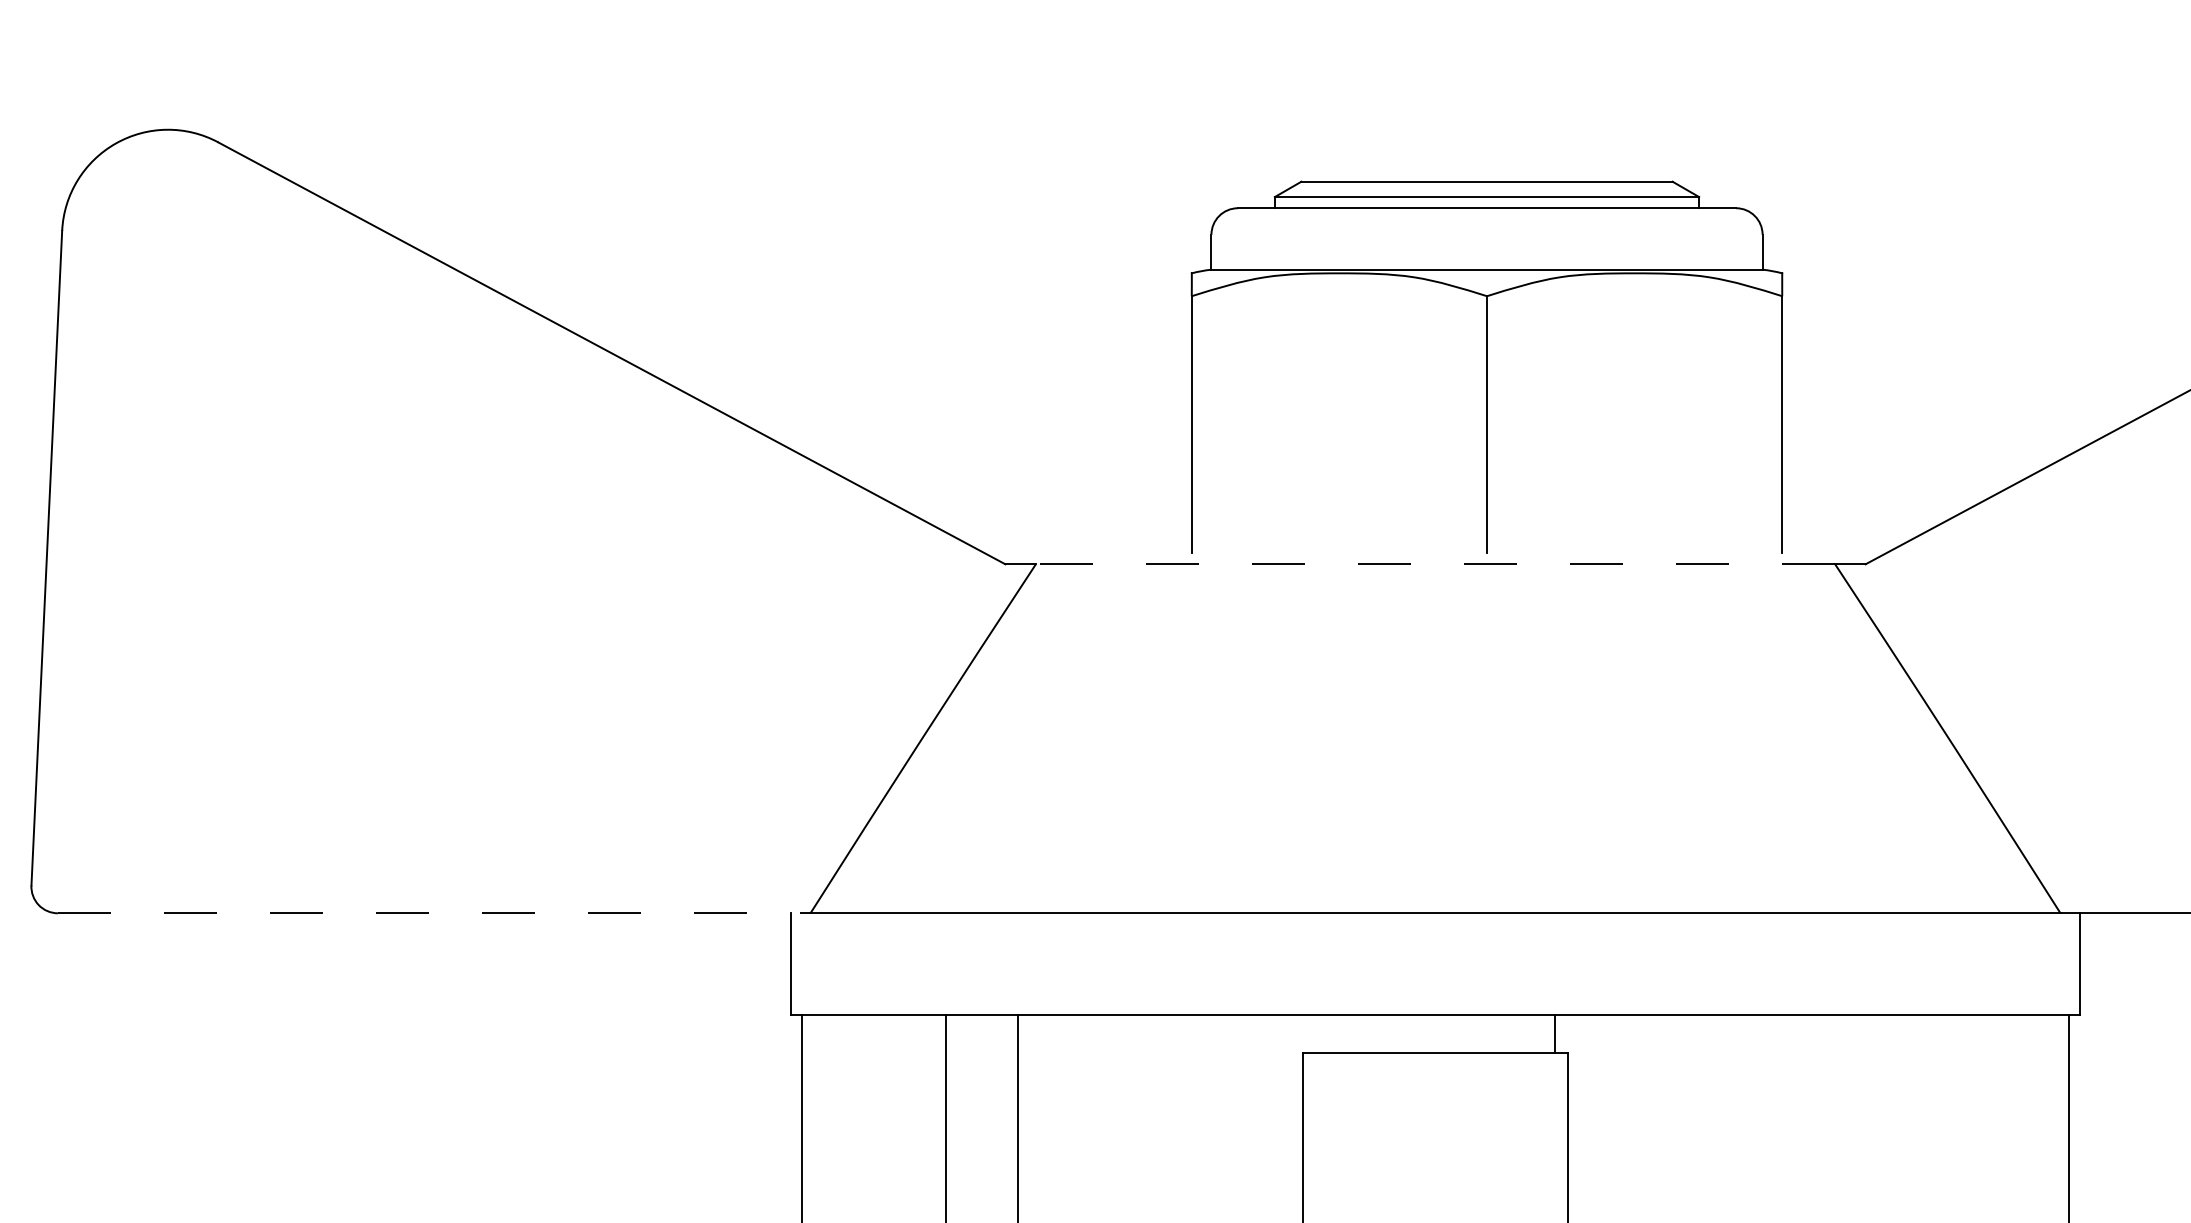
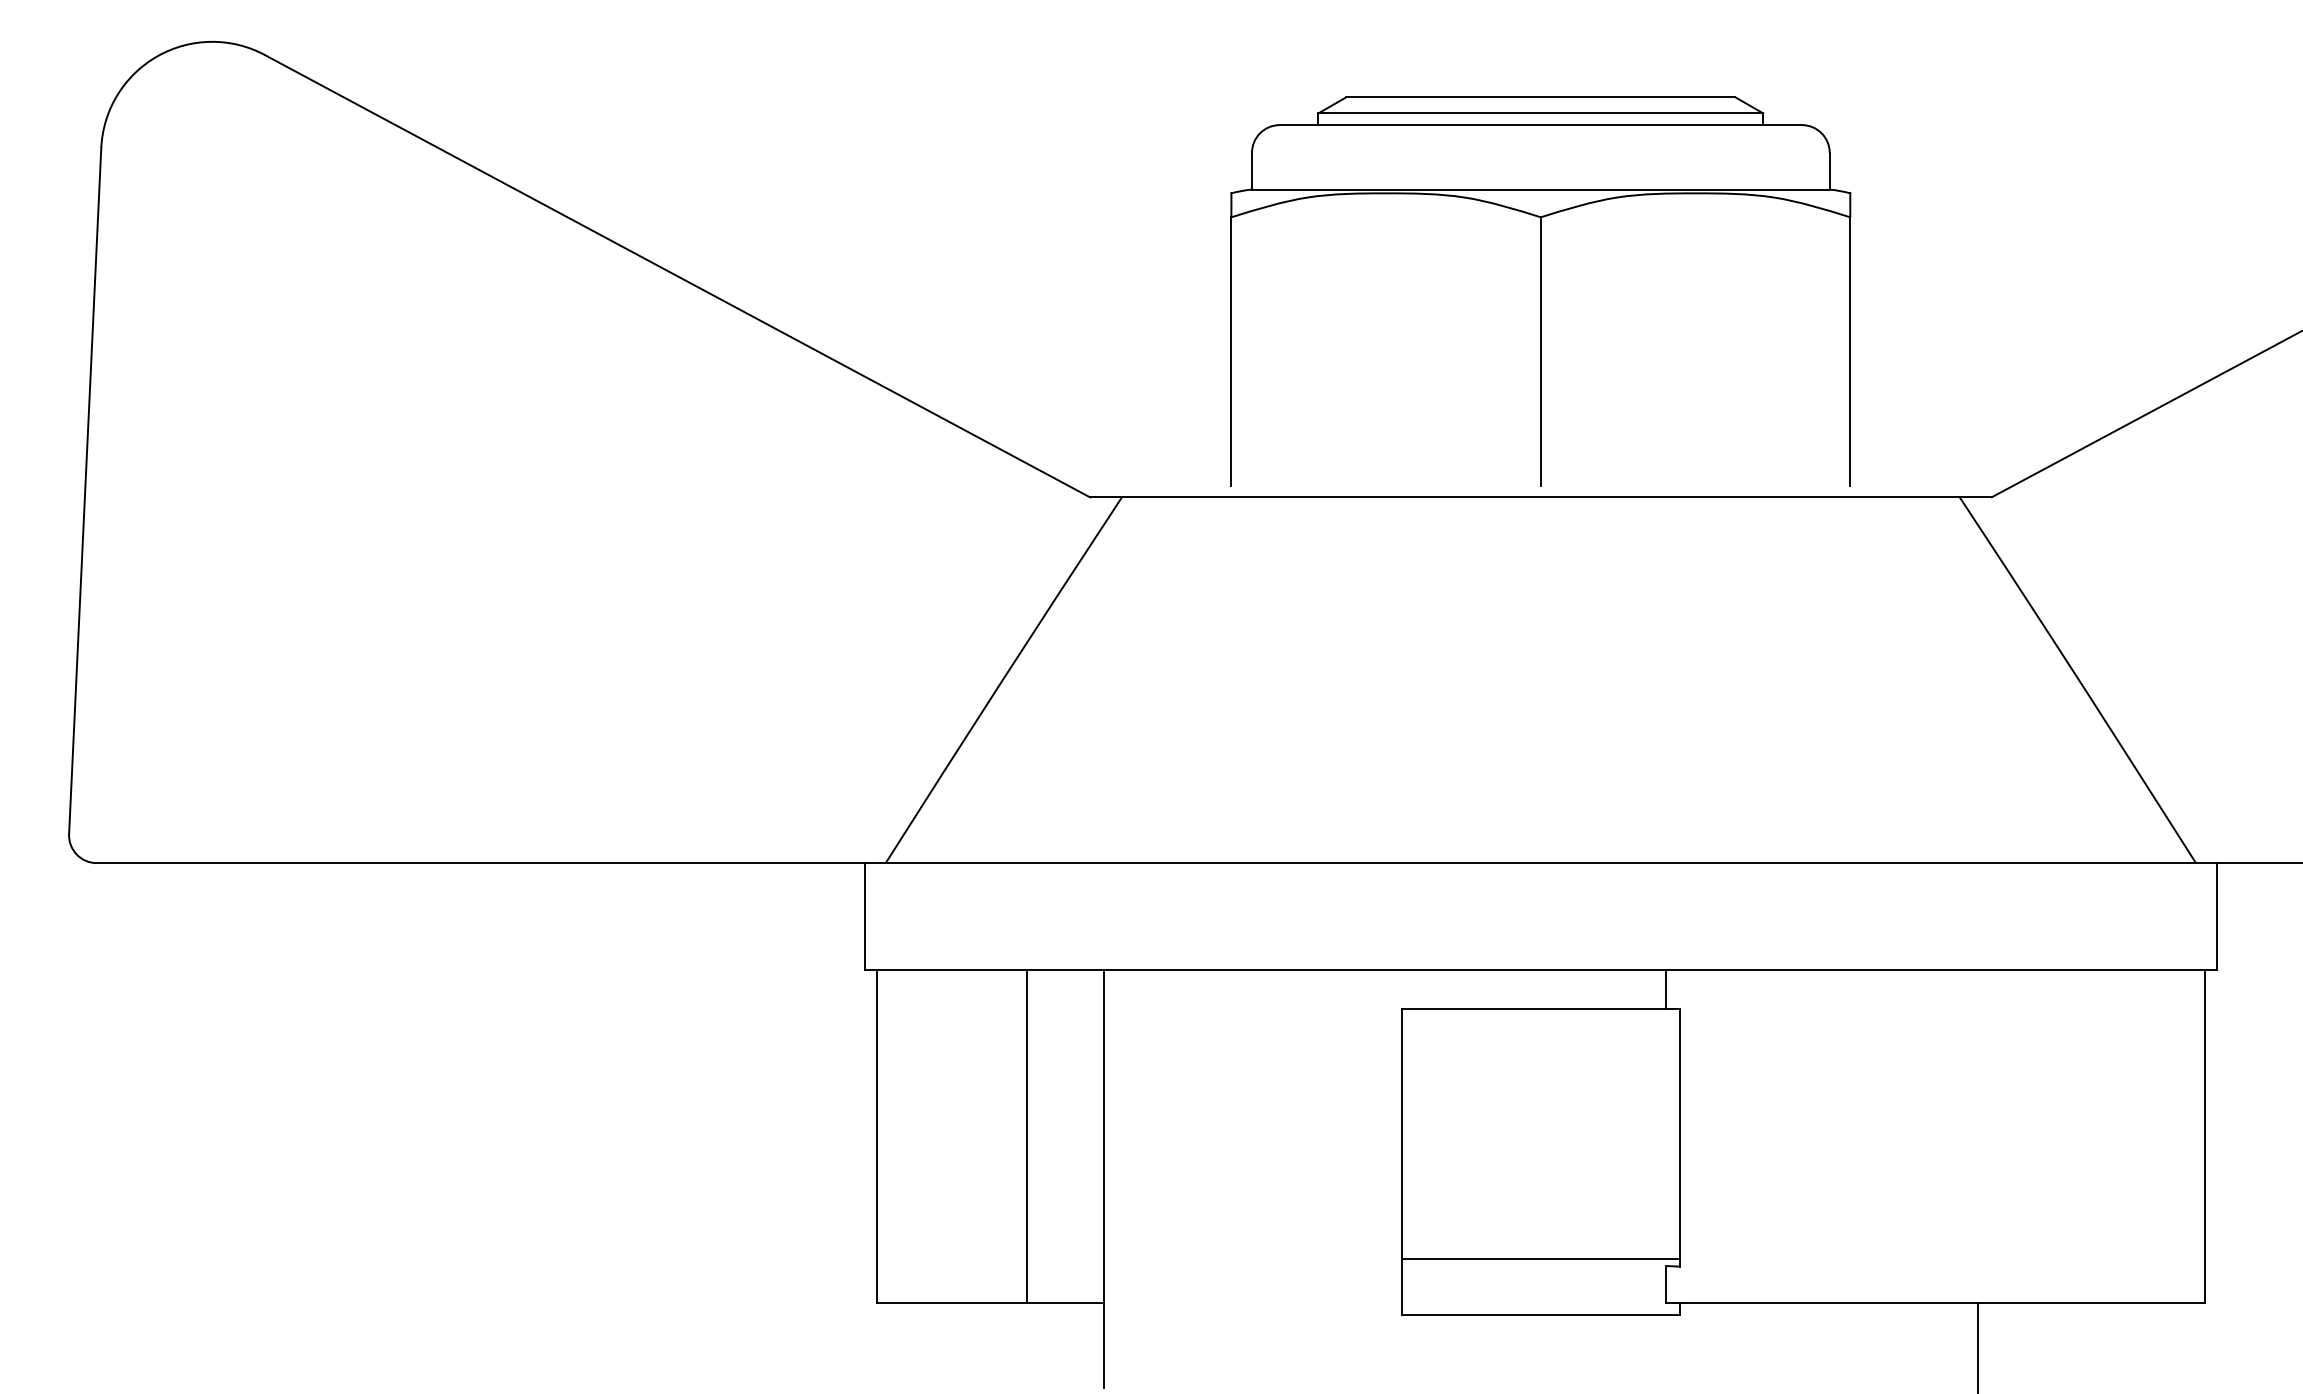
part: (1486, 366) -> (1540, 291), moved
line: (1435, 564) -> (1540, 497), dashed -> solid
line: (434, 913) -> (491, 863), dashed -> solid

